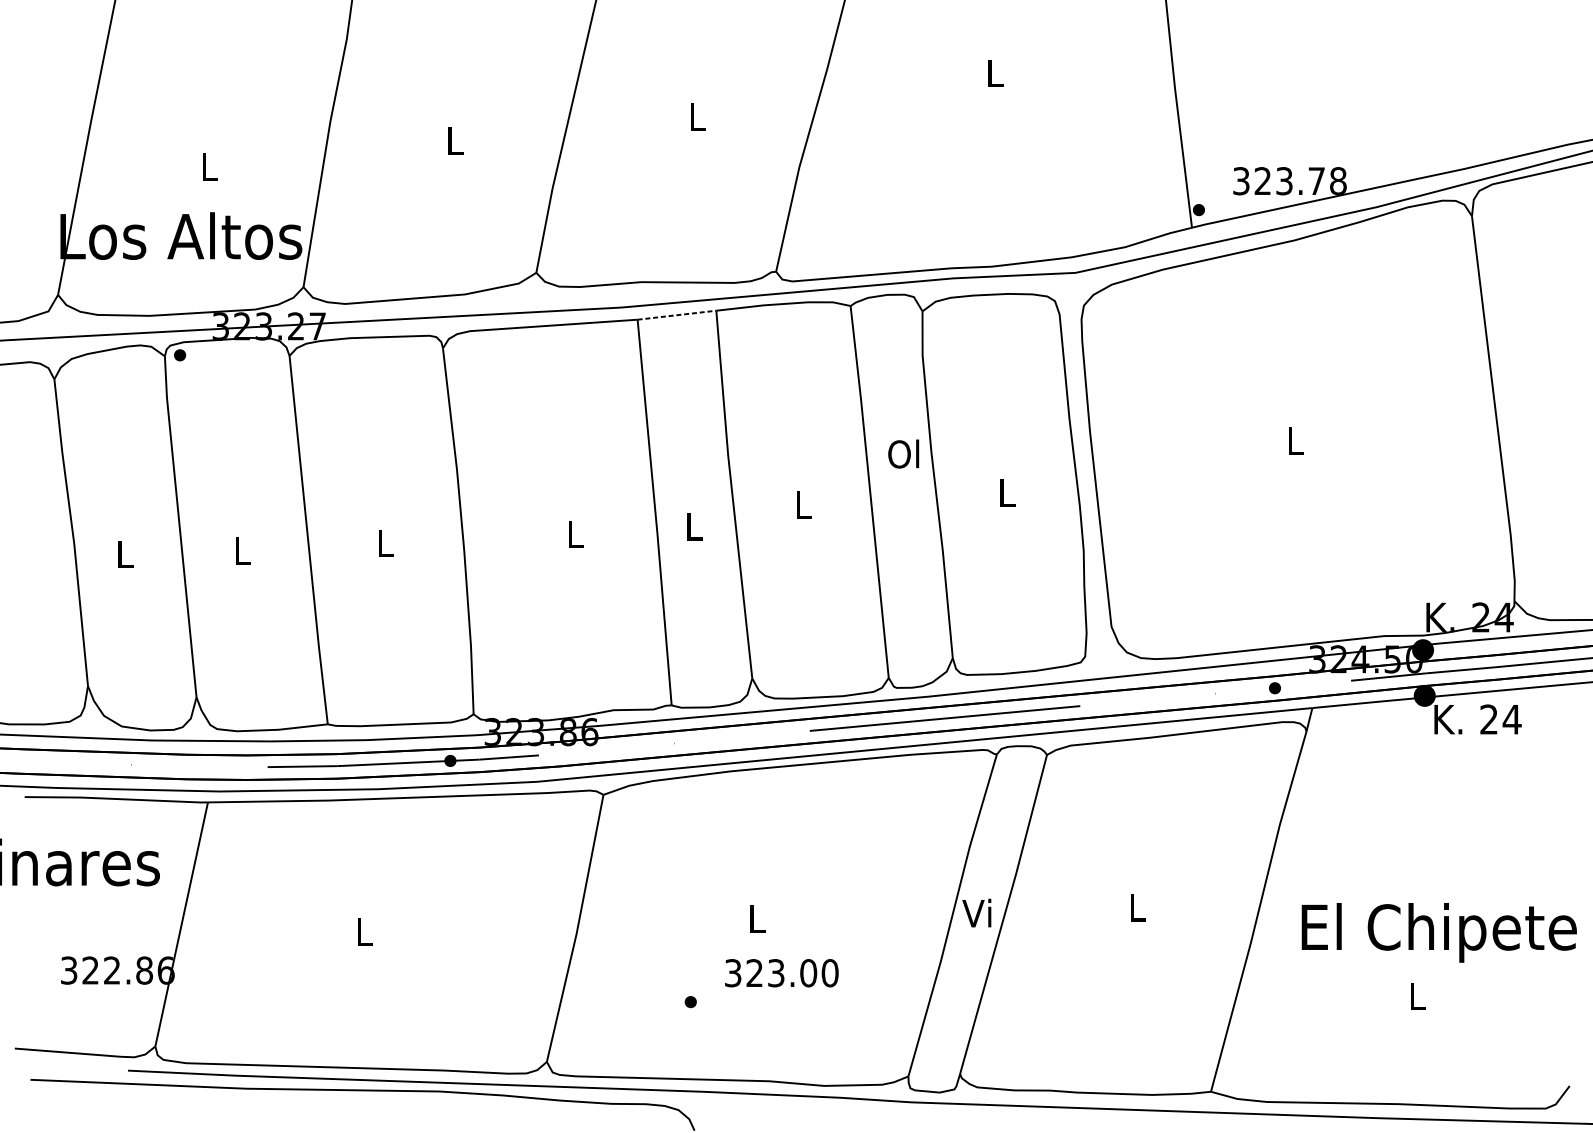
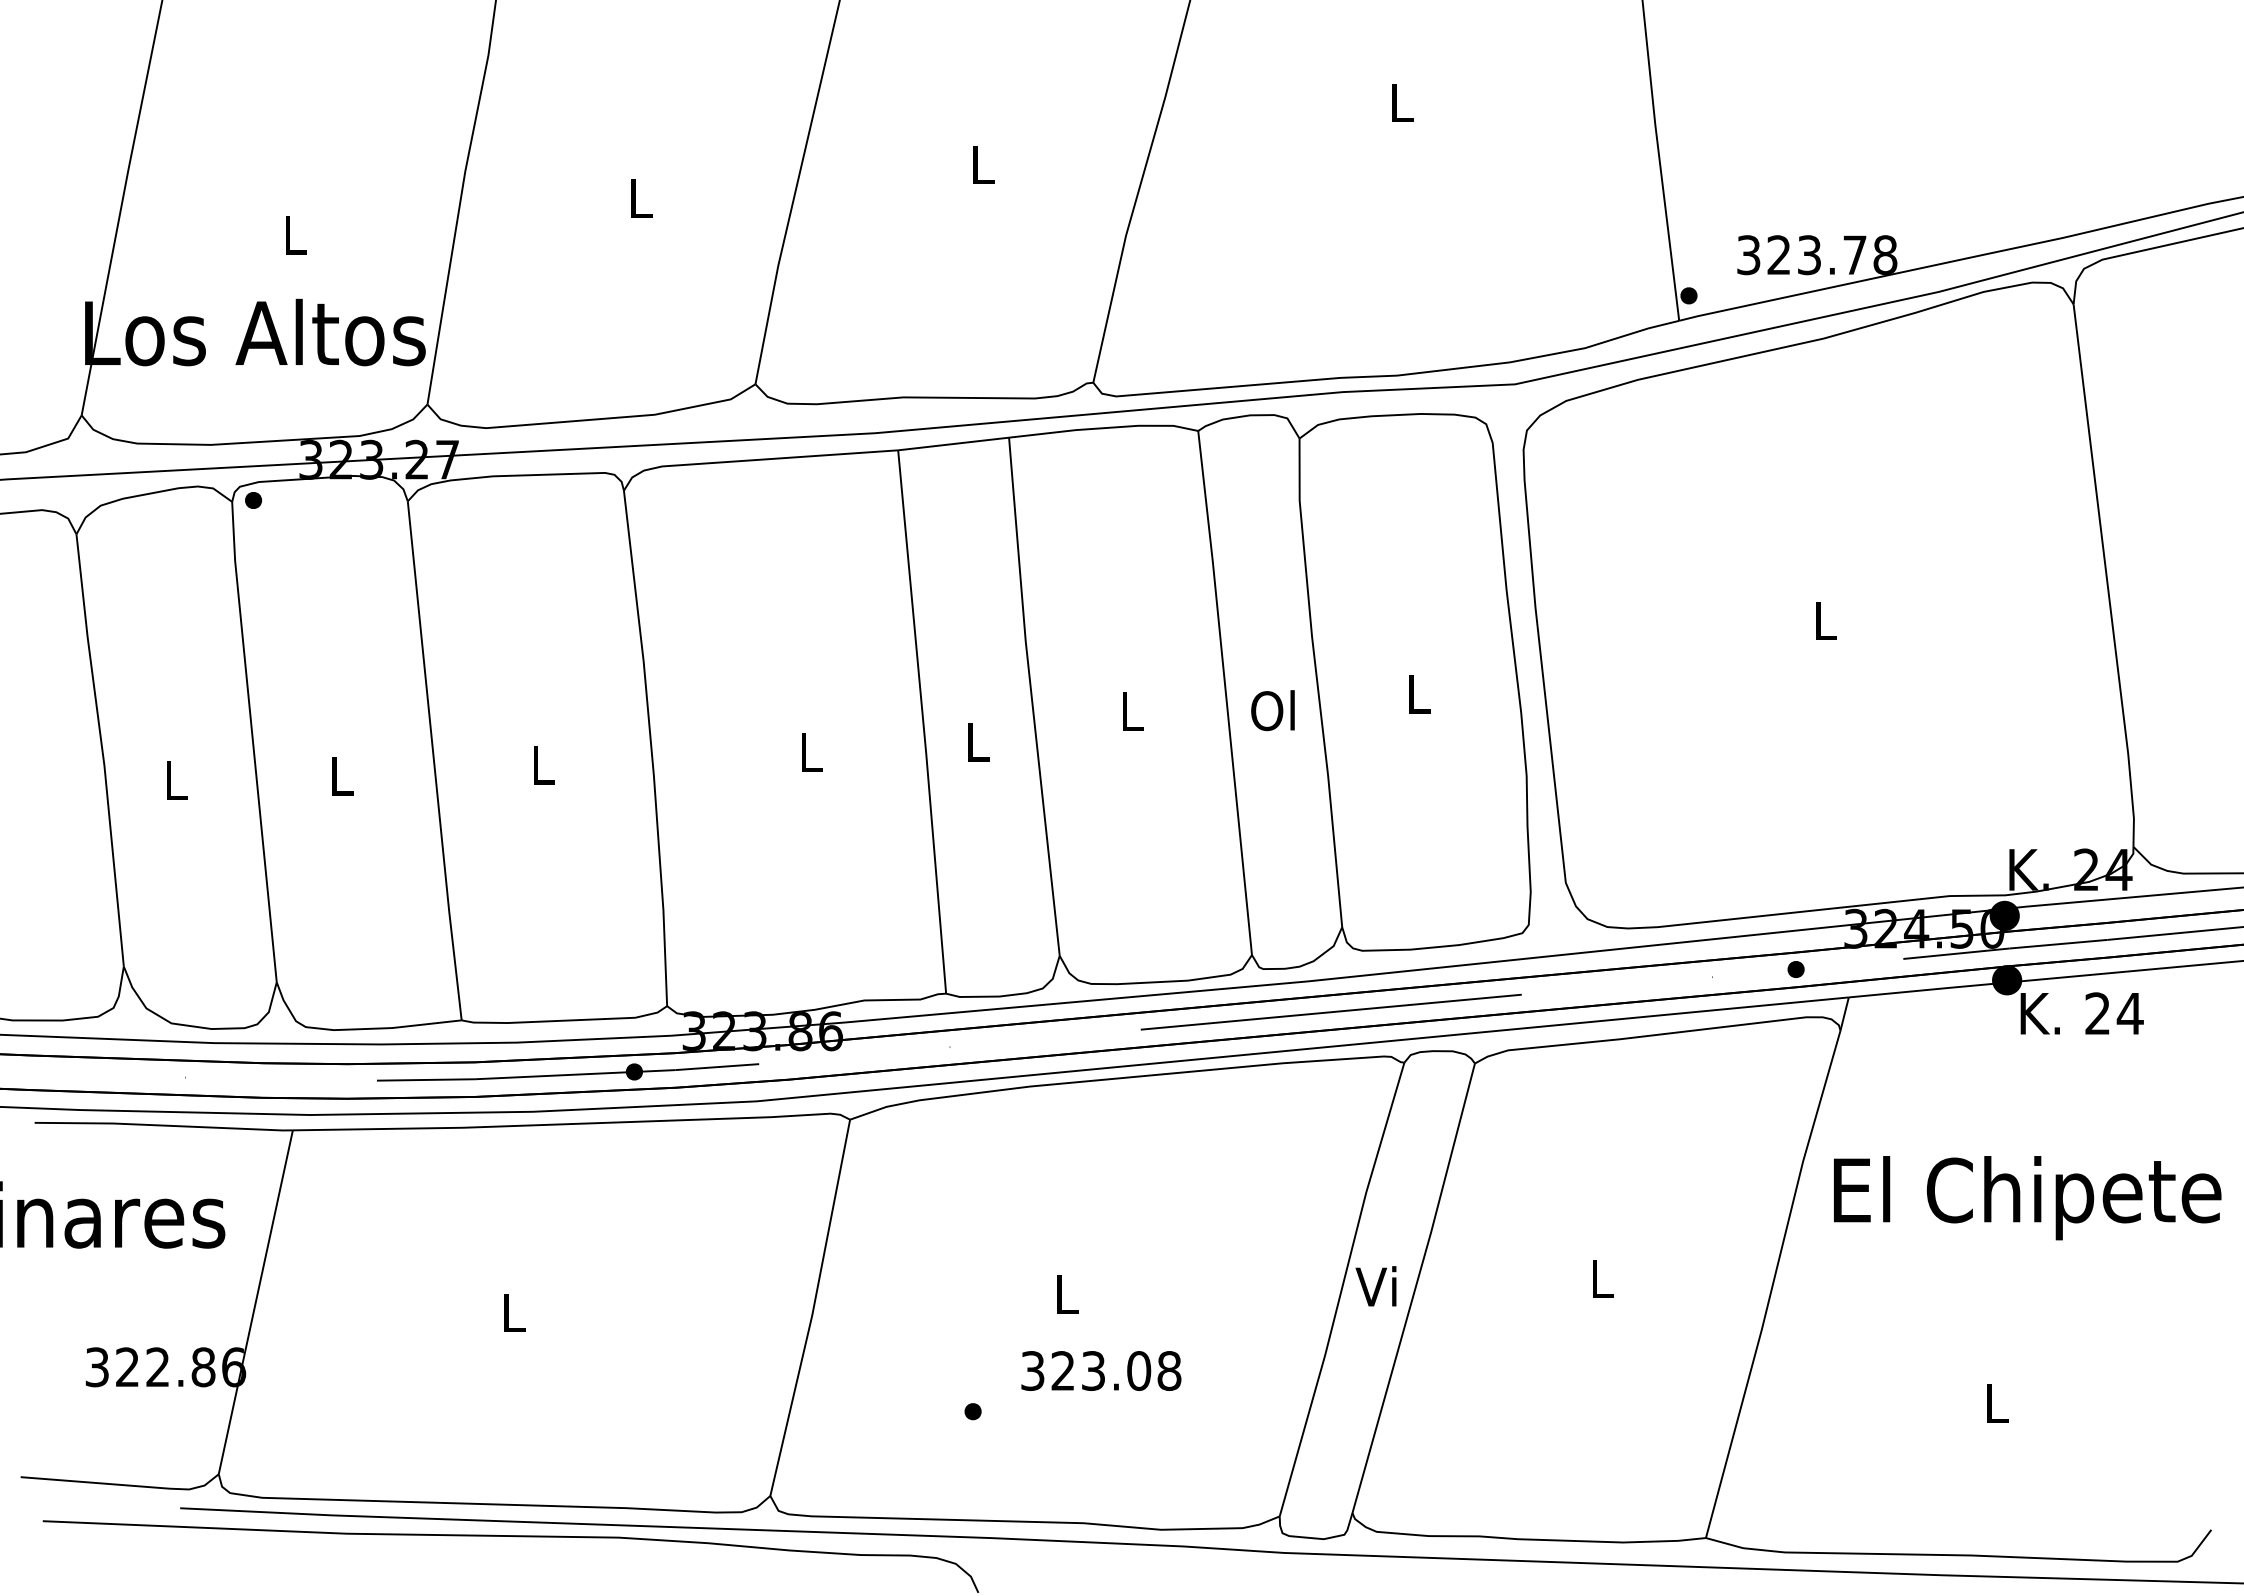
line: (676, 315) -> (953, 444), dashed -> solid
text: (903, 453) -> (1272, 710), moved
text: (1439, 933) -> (2027, 1198), moved
text: (830, 972) -> (1169, 1370), 323.00 -> 323.08

